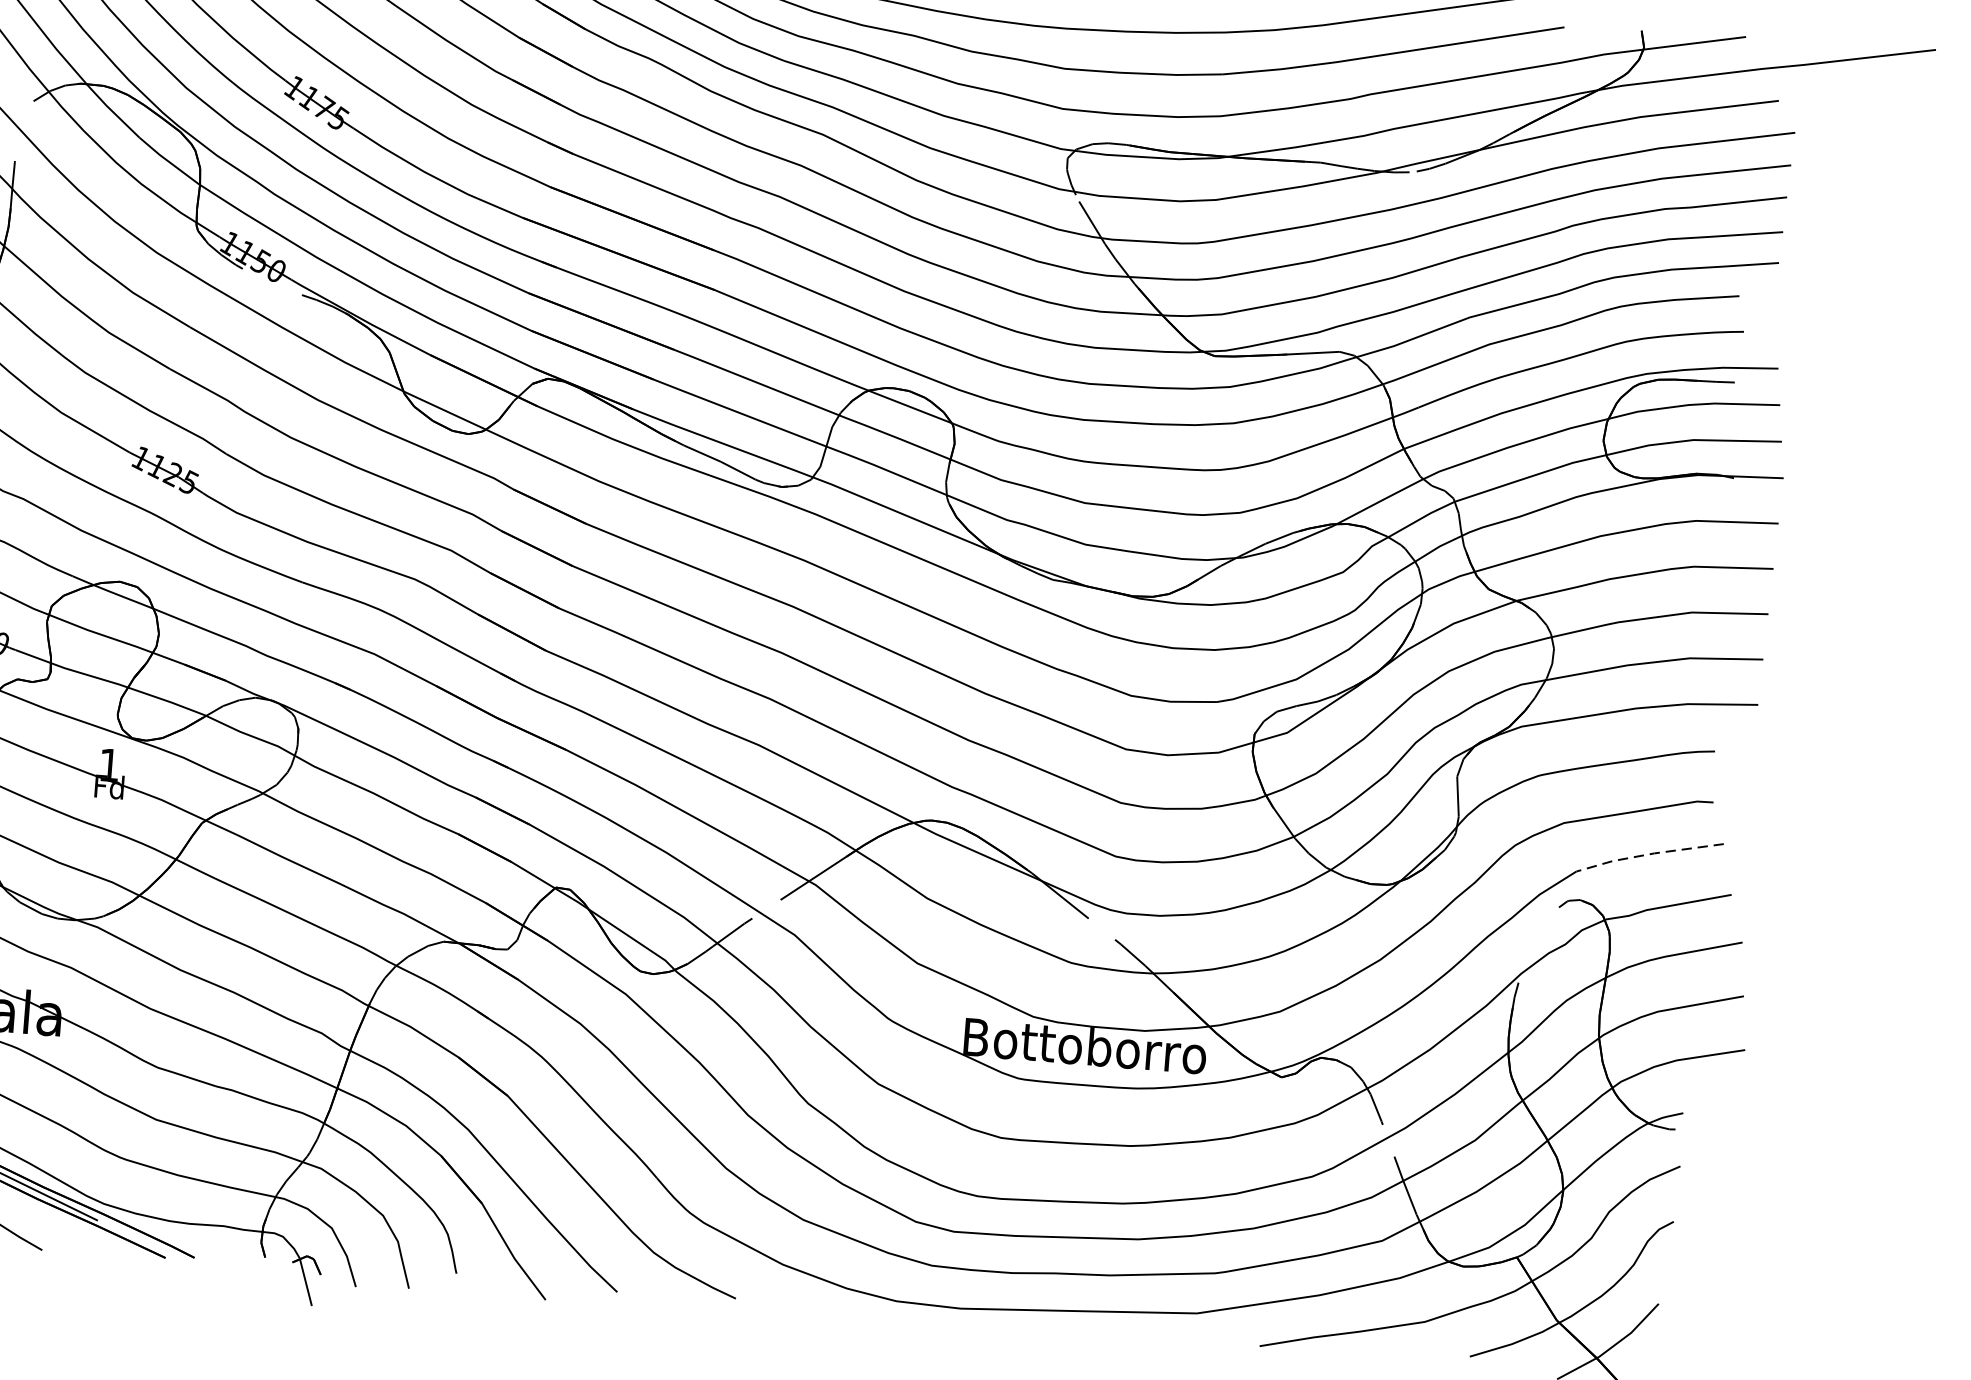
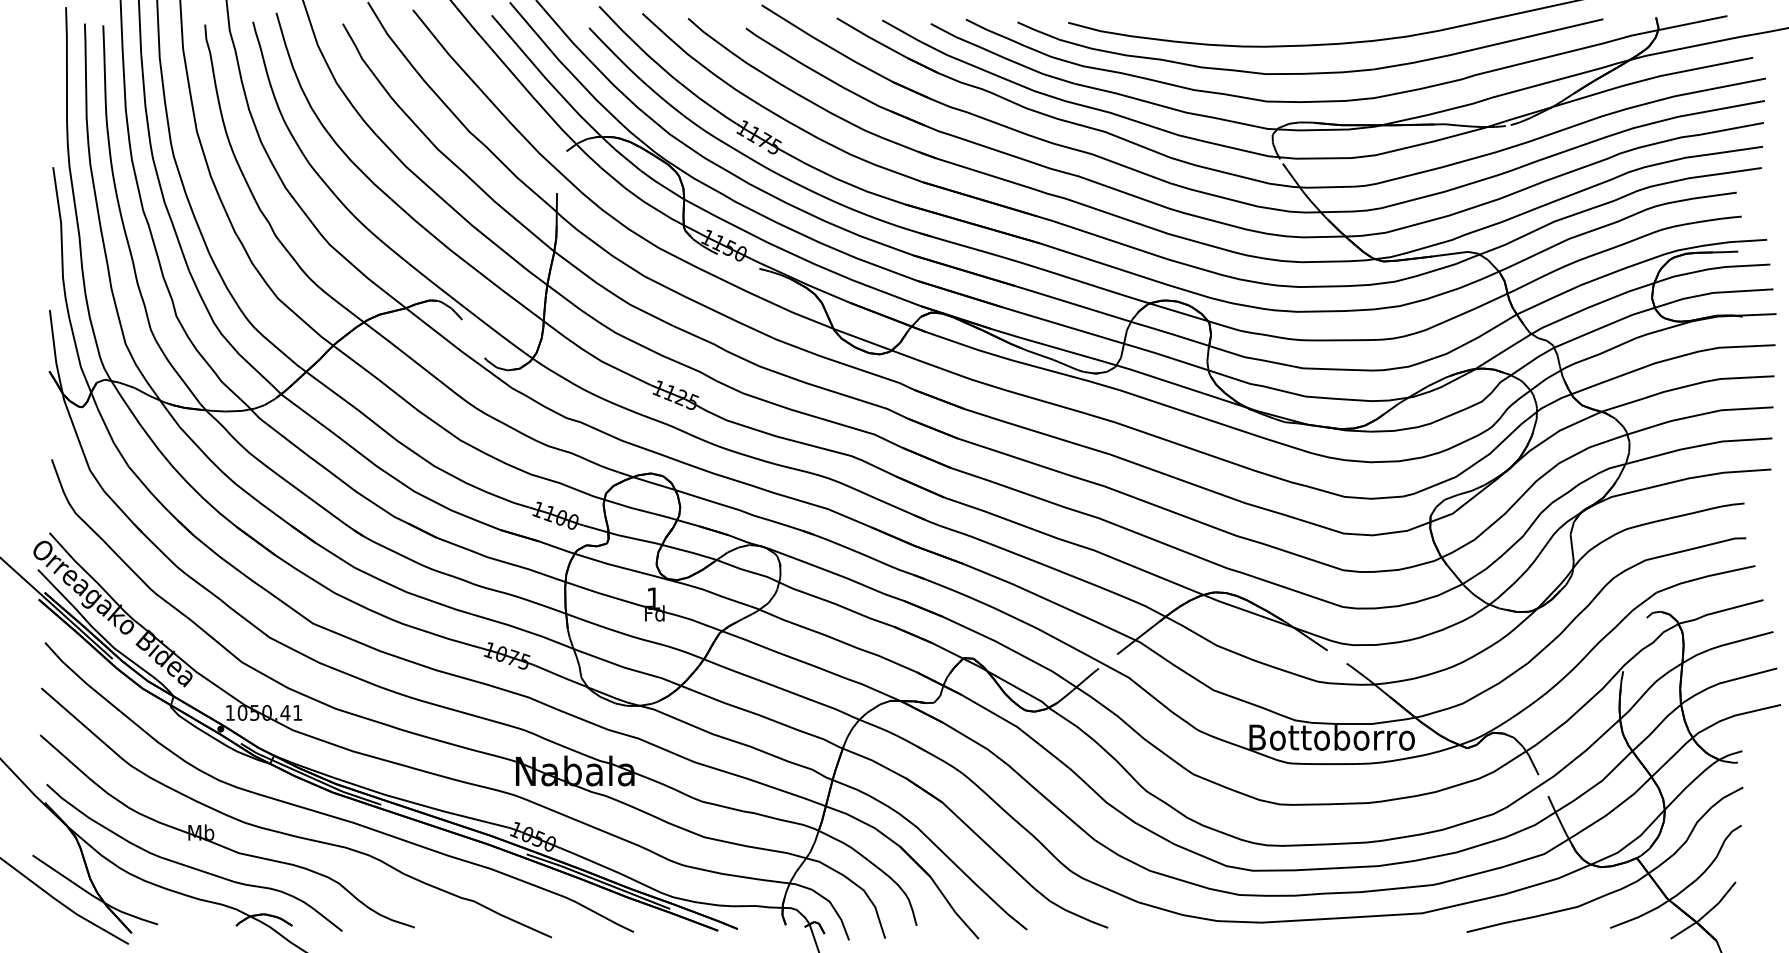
line: (1648, 855) -> (1704, 577), dashed -> solid

